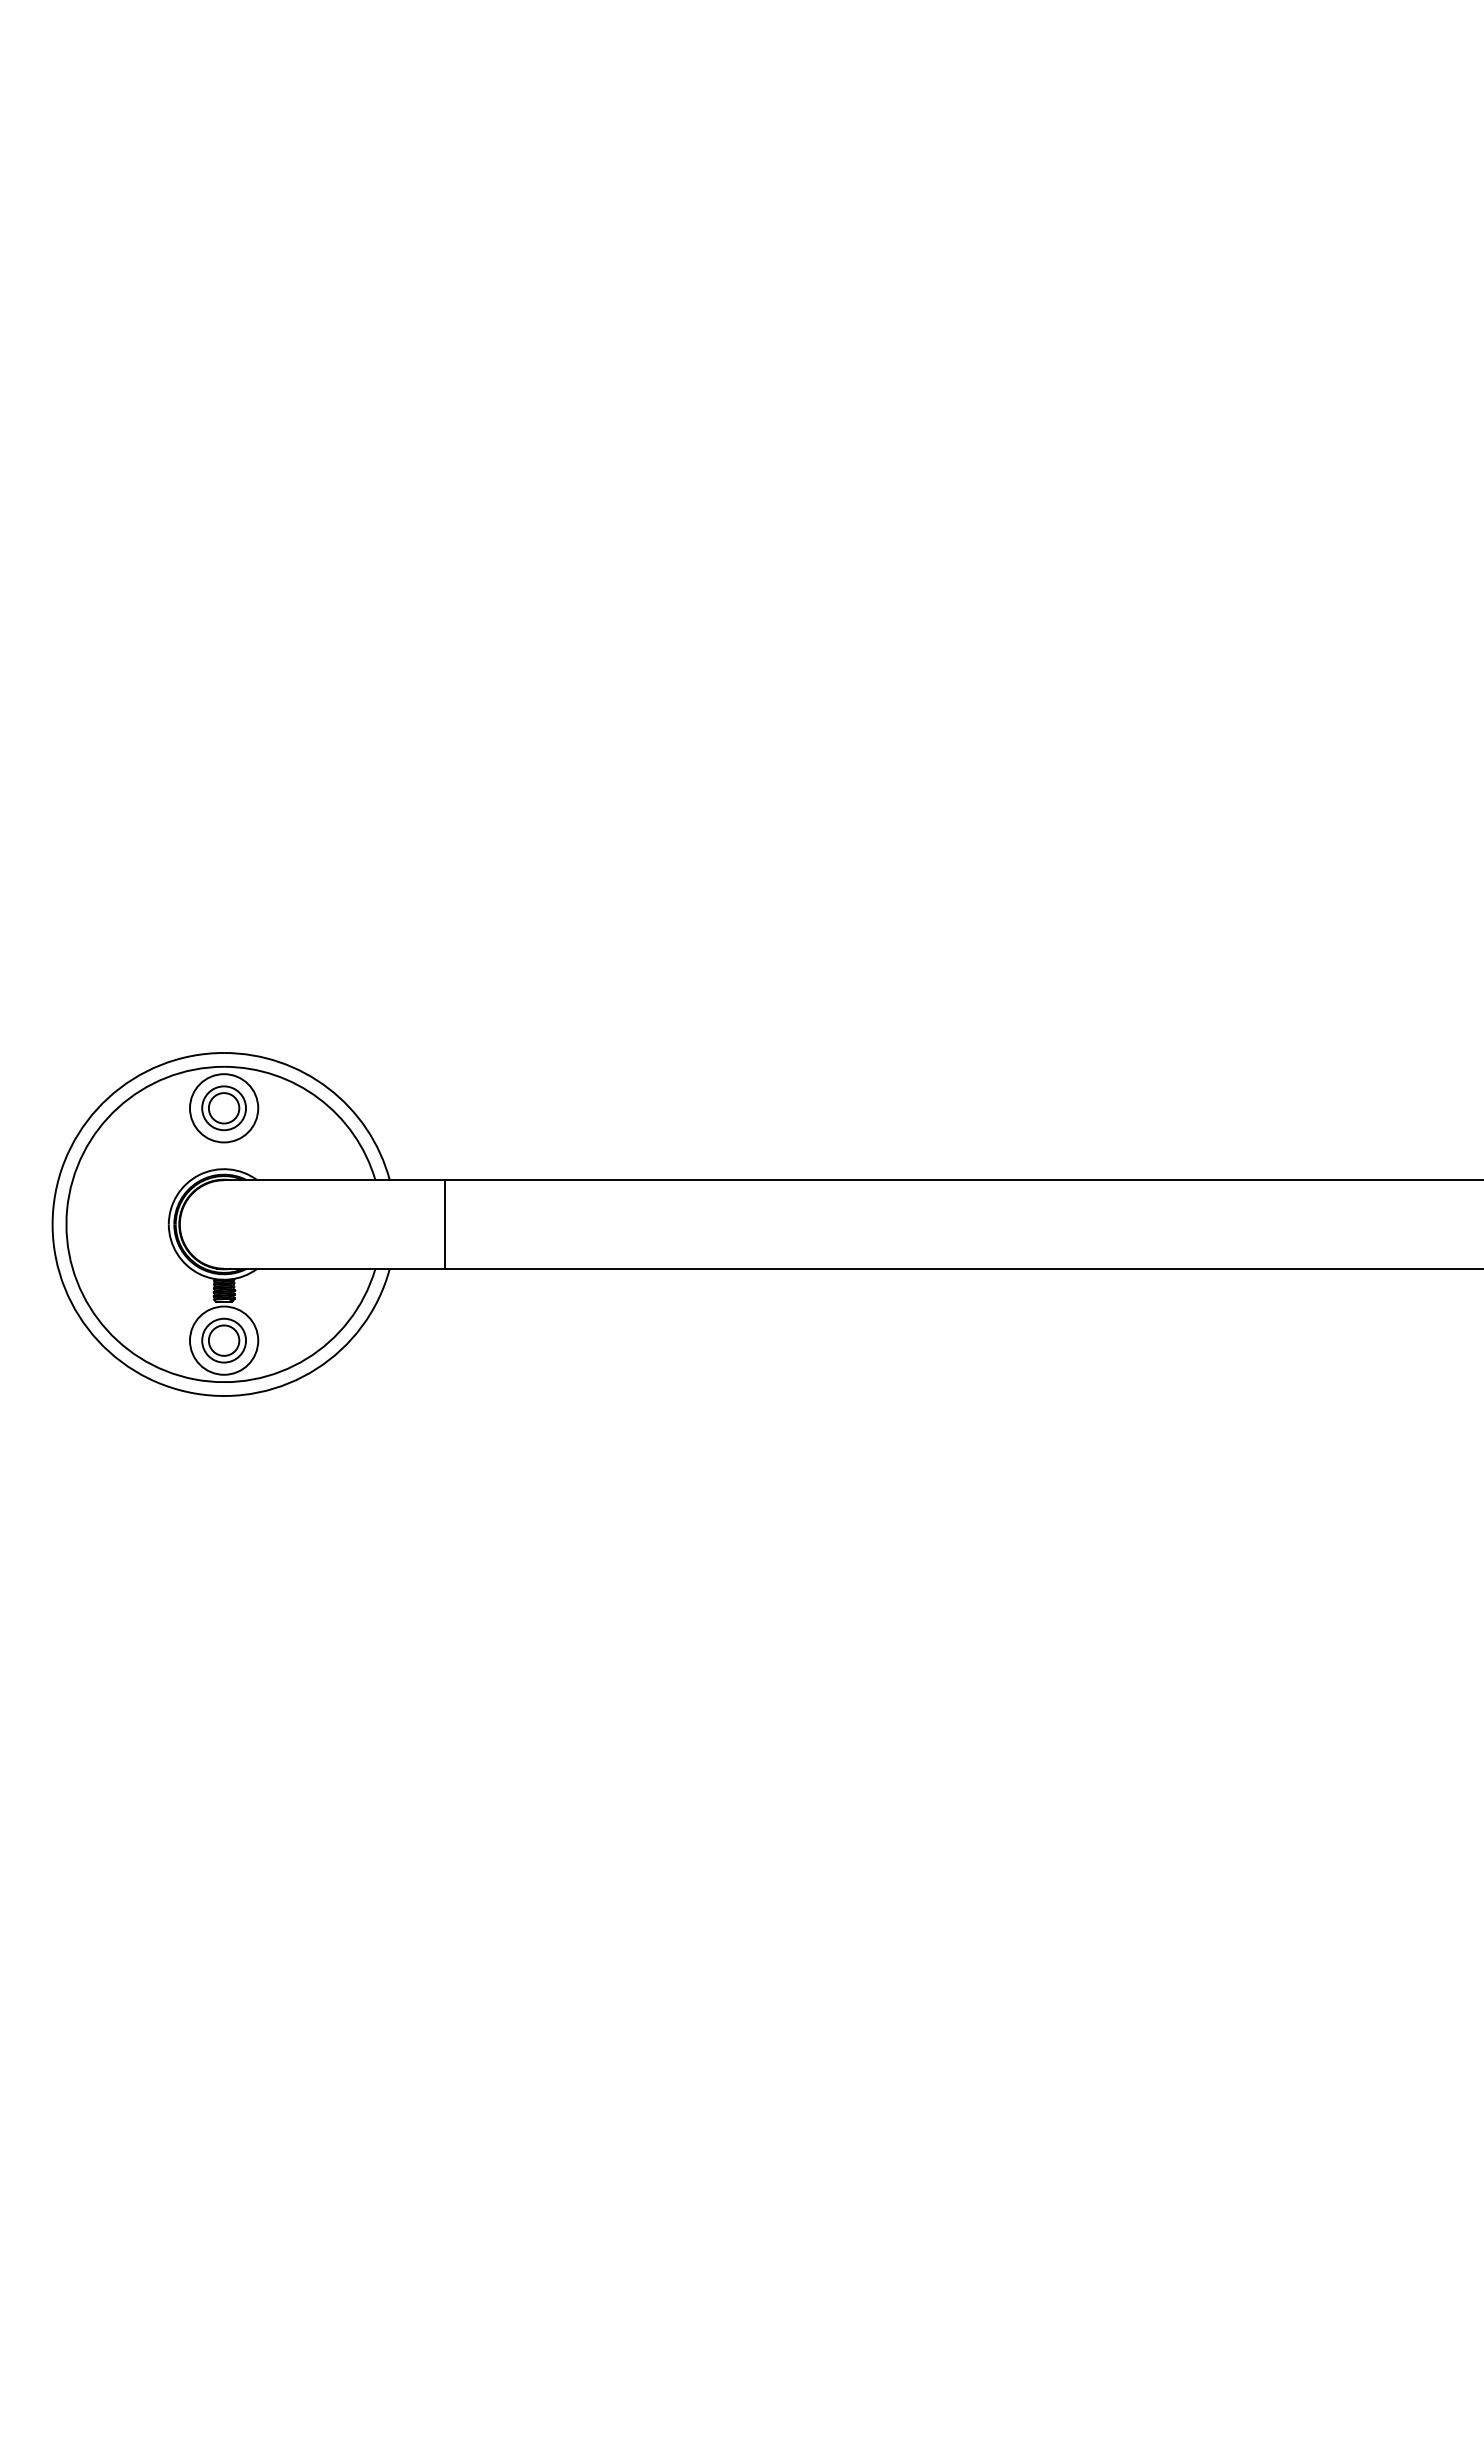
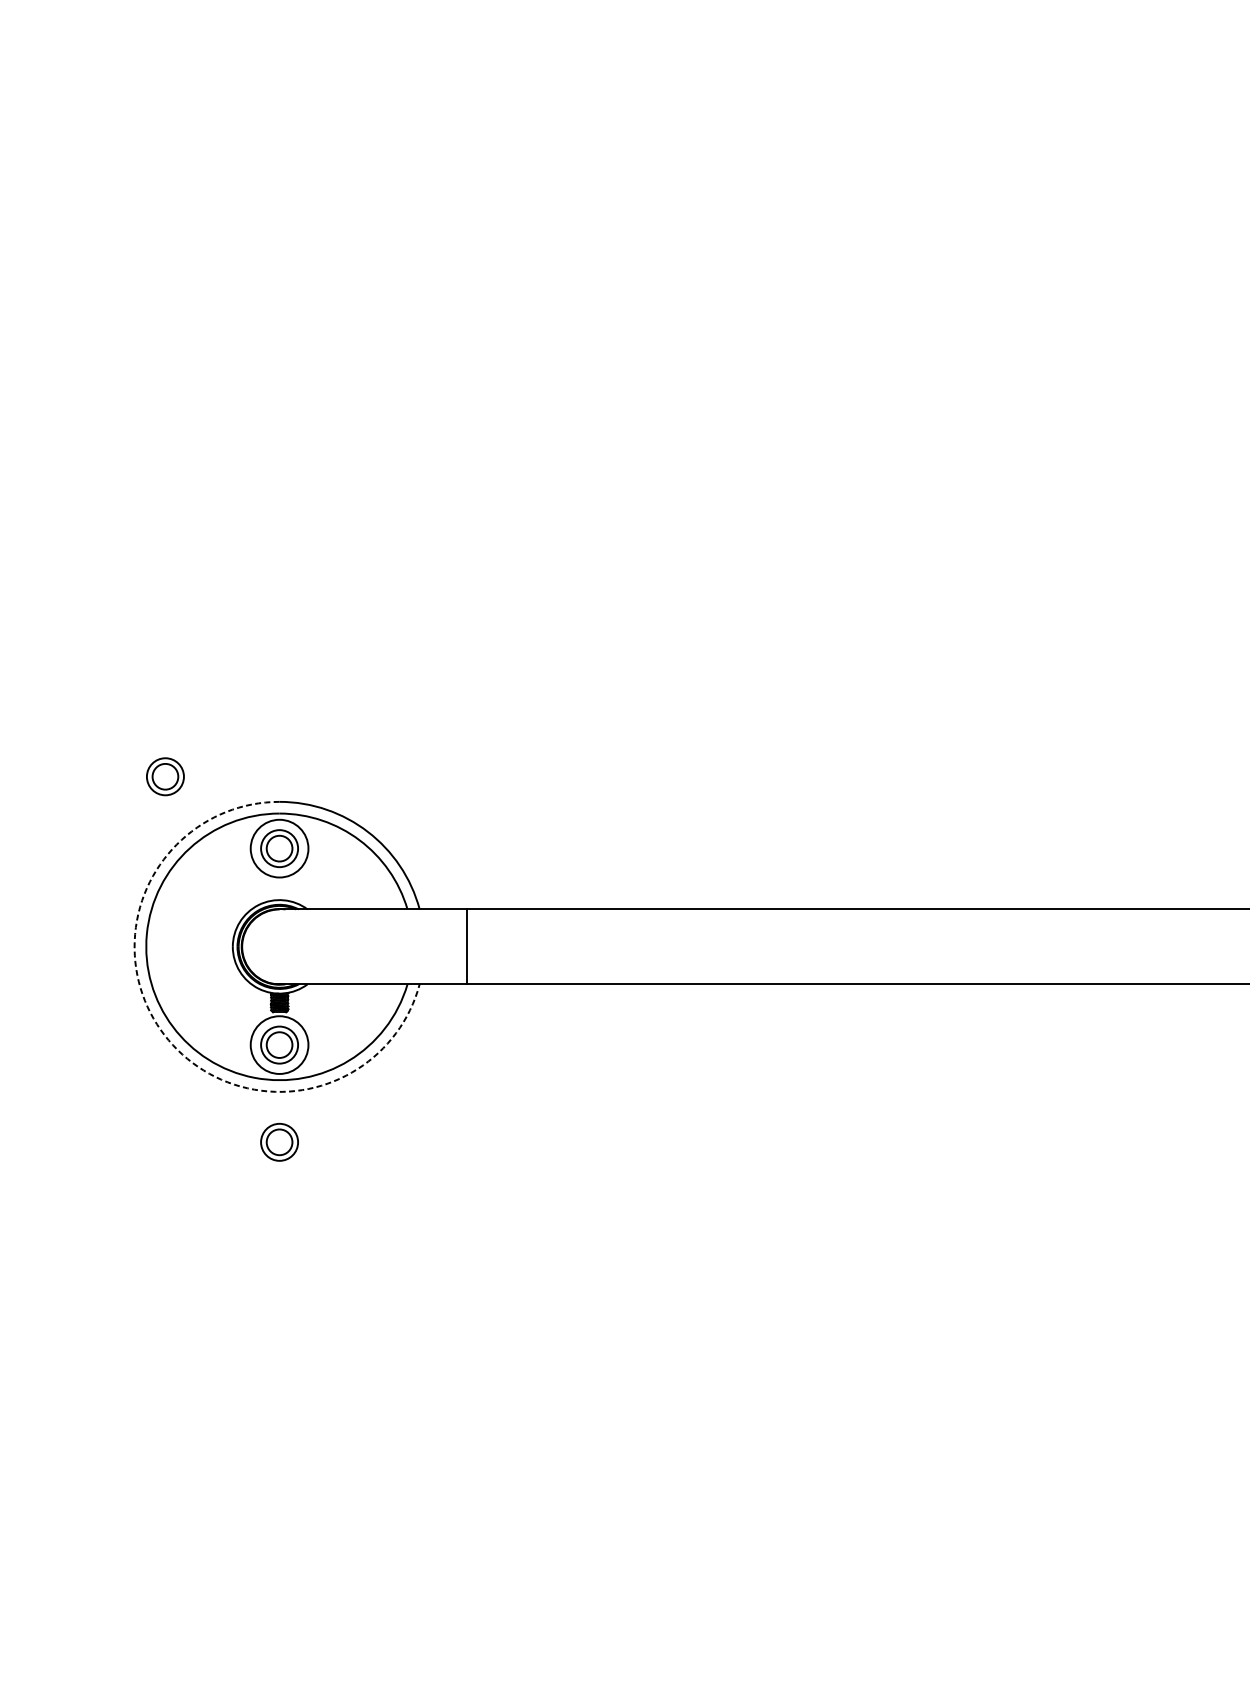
part: (88, 1023) -> (164, 776), added
arc: (88, 1328) -> (164, 1034), solid -> dashed
part: (223, 1455) -> (279, 1142), added

